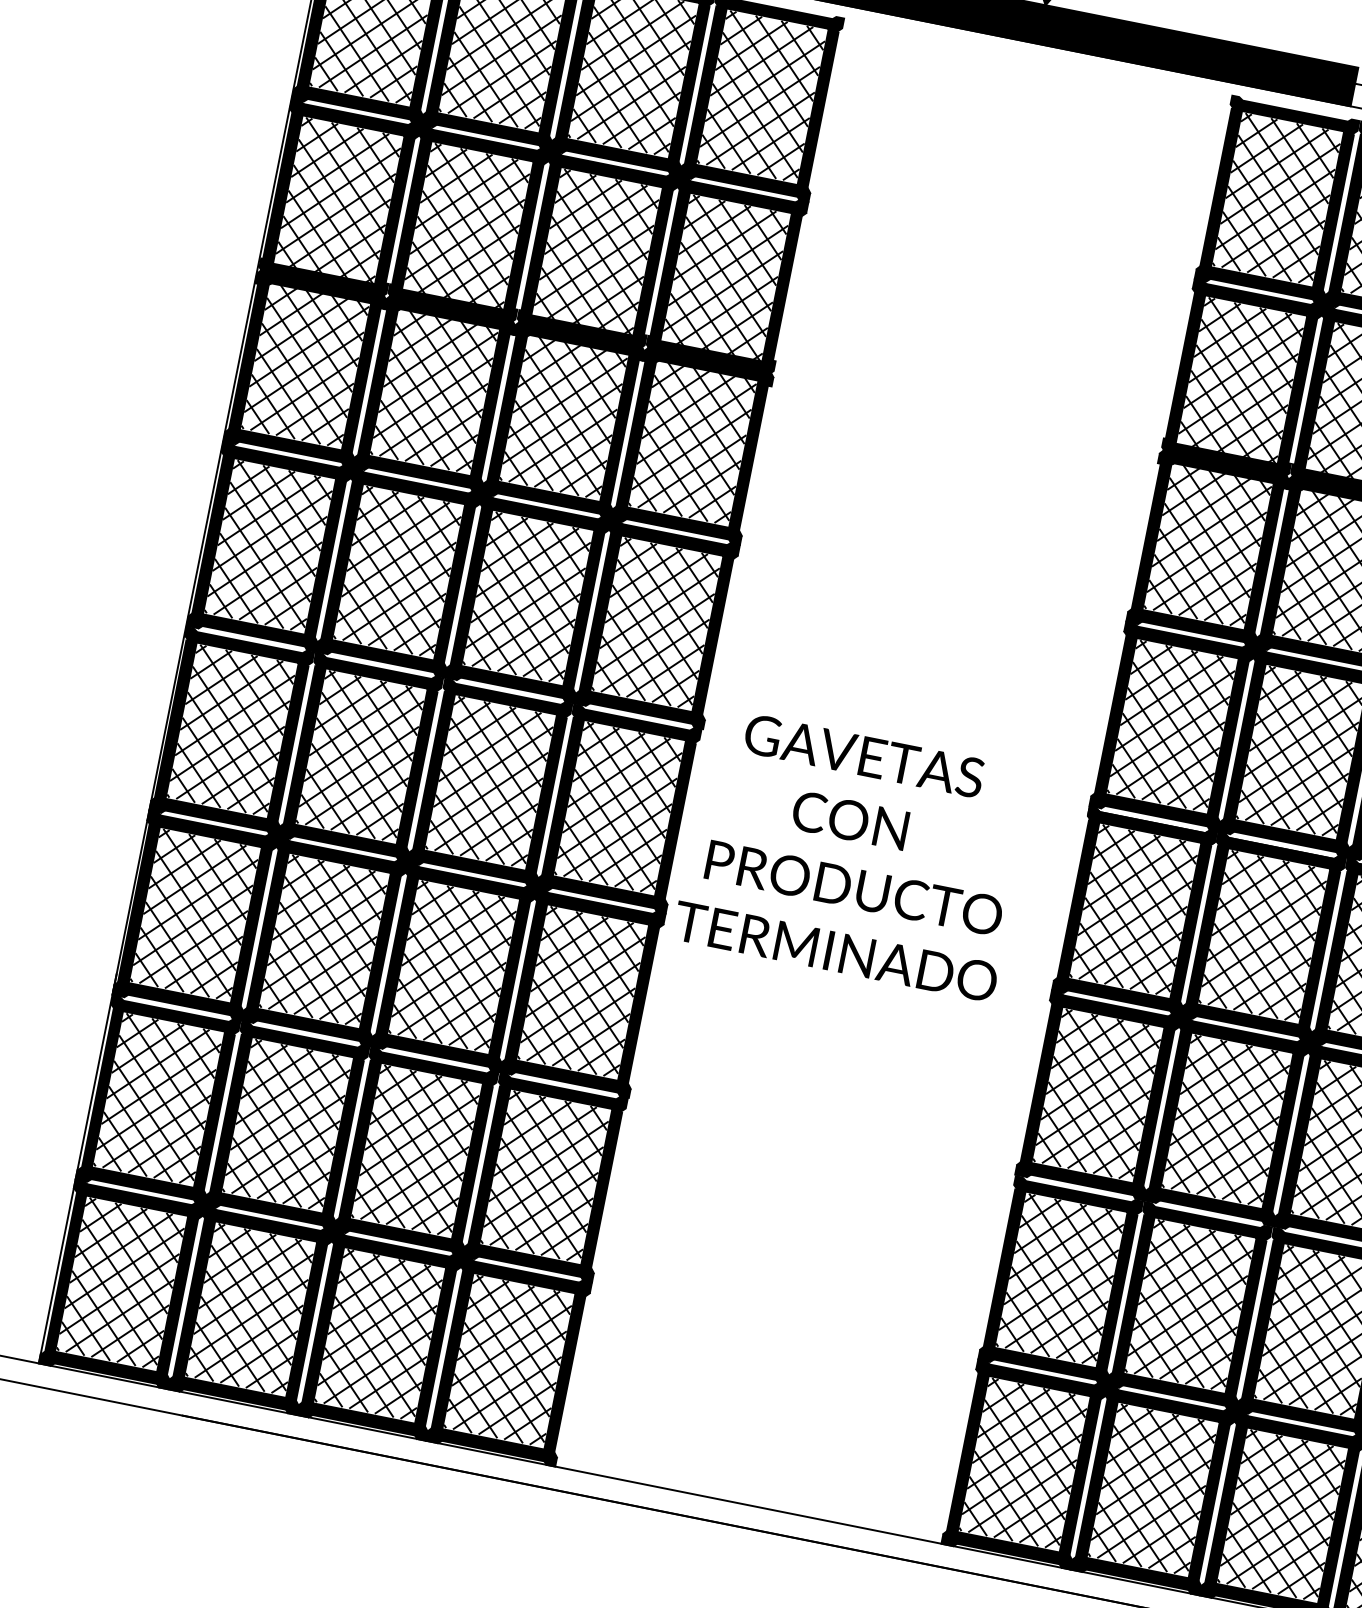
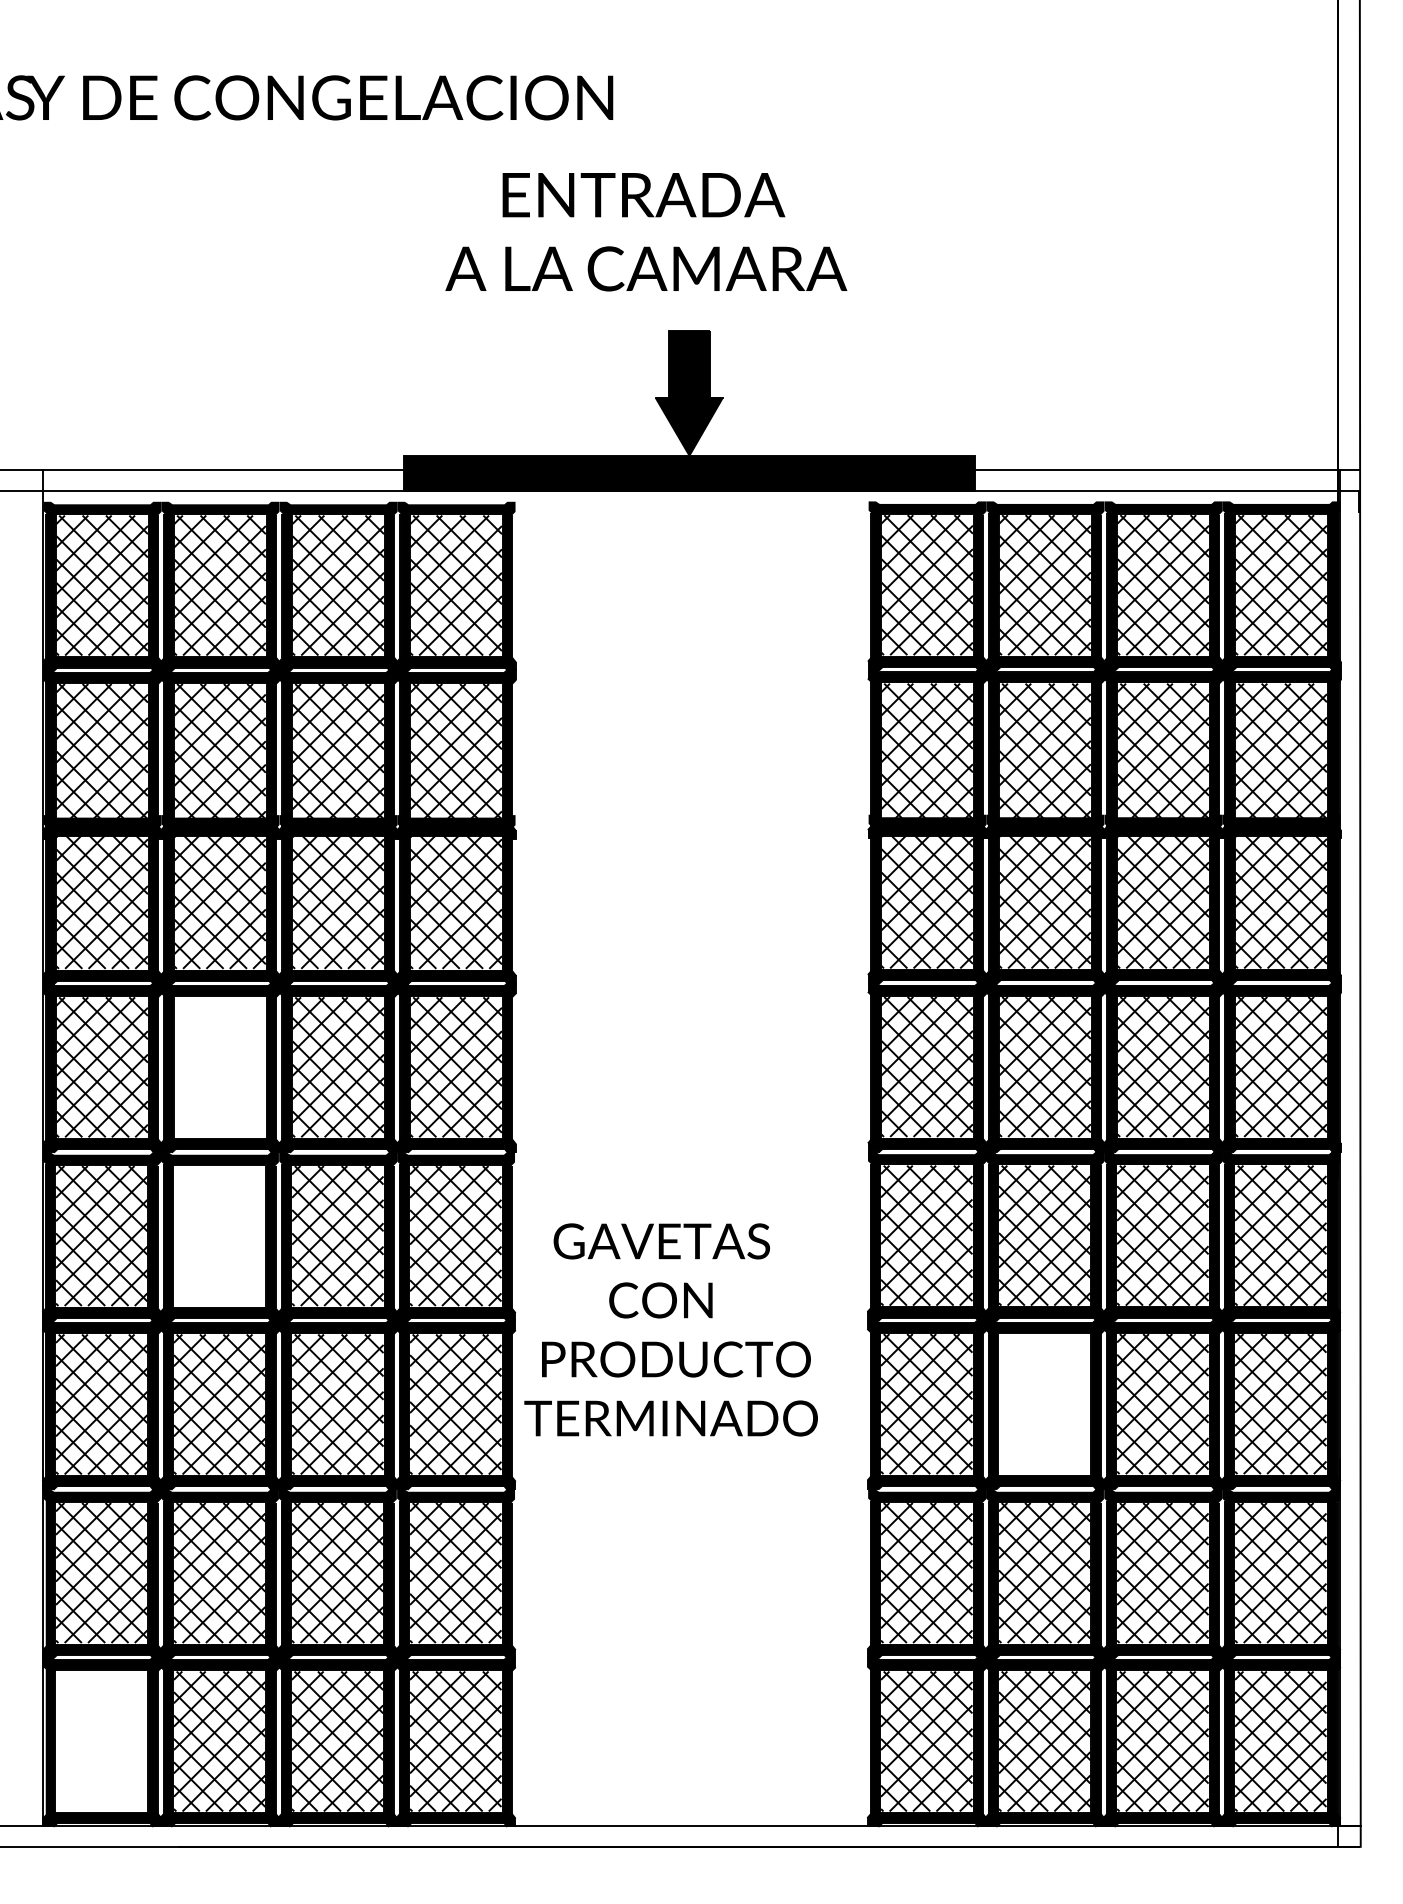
hatch: (397, 571) -> (219, 1067), removed
hatch: (361, 755) -> (219, 1235), removed
text: (854, 854) -> (670, 1329), moved
hatch: (1226, 1120) -> (1044, 1404), removed
hatch: (121, 1283) -> (101, 1741), removed

